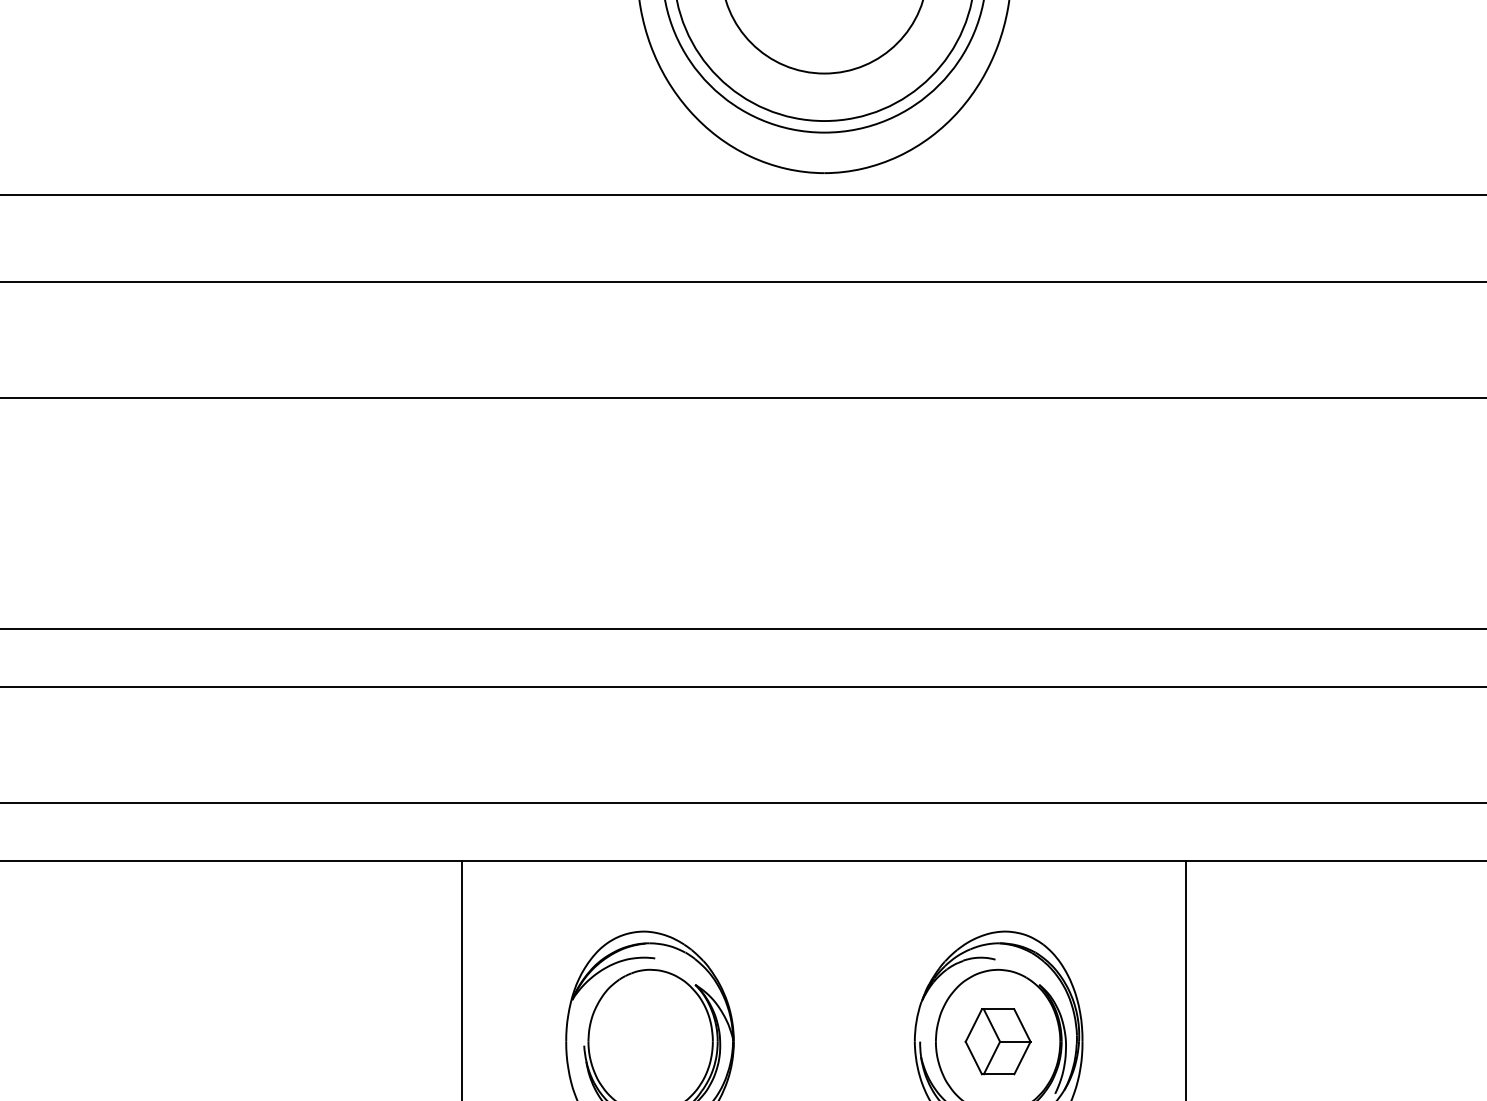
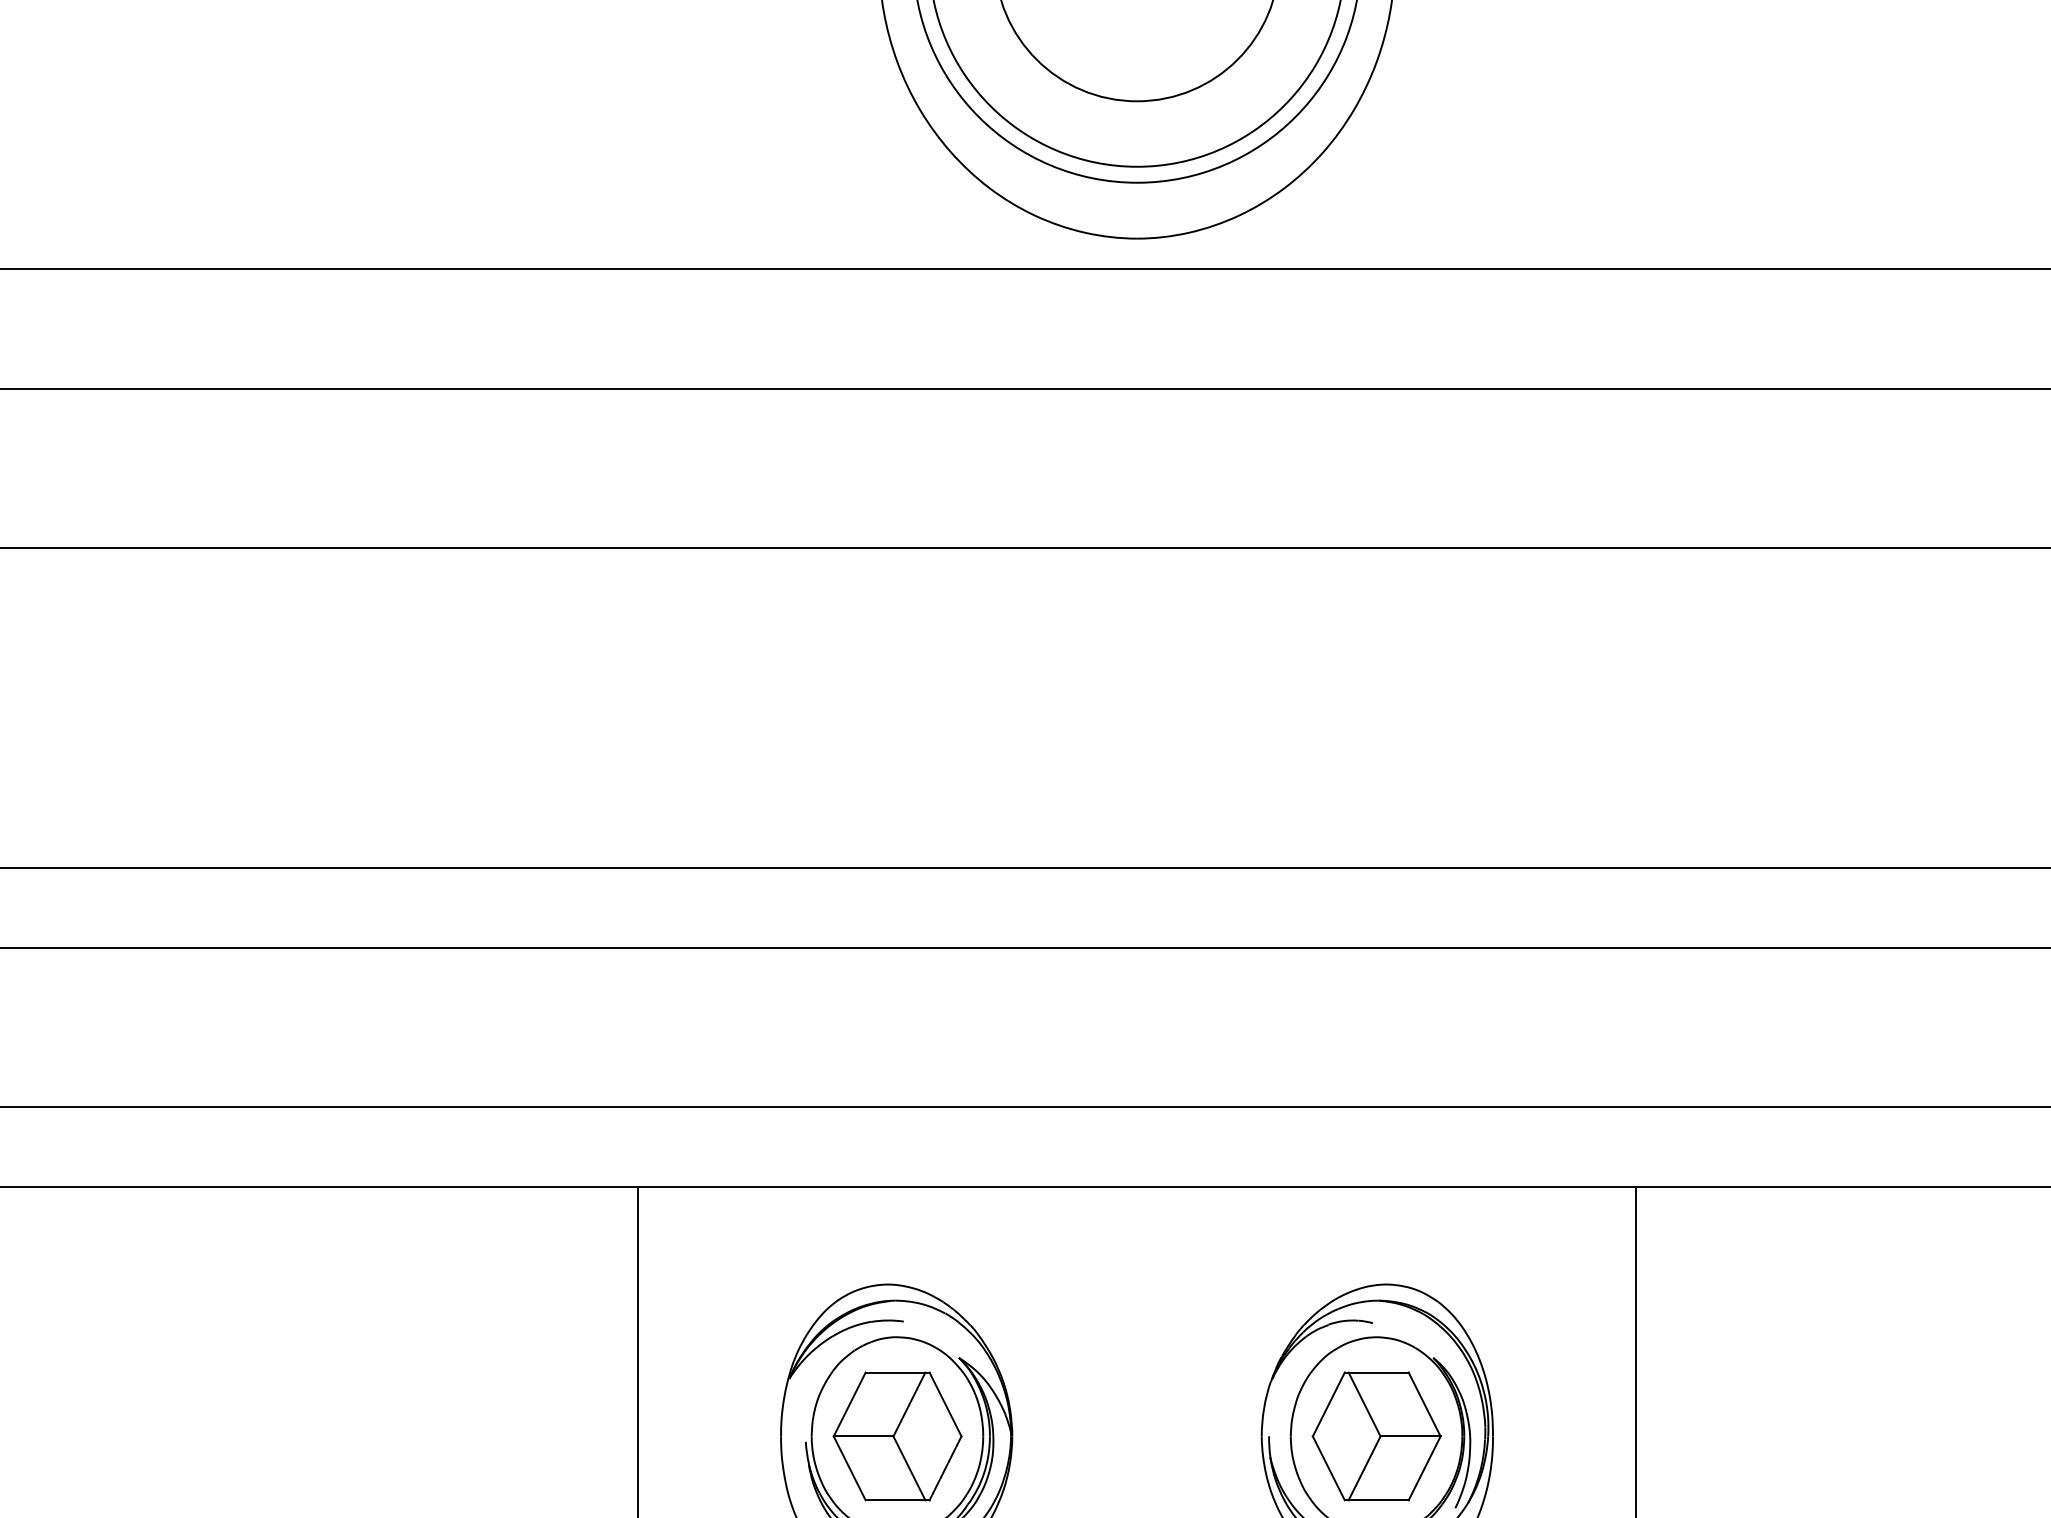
part: (650, 1041) -> (897, 1436), added
part: (997, 1041) -> (1375, 1436), size x1.43

